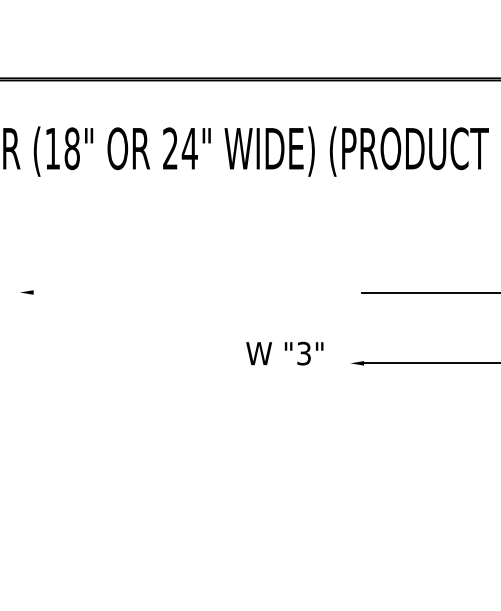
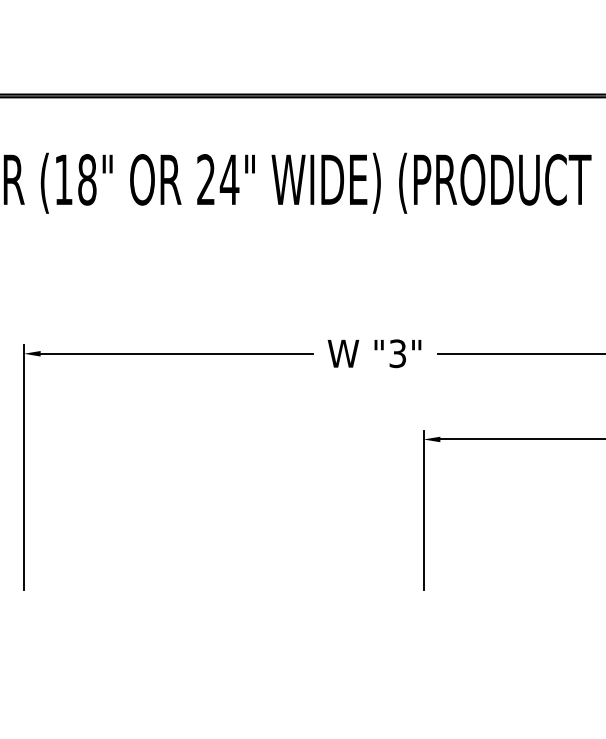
line: (145, 292) -> (176, 353), added
text: (284, 353) -> (374, 353), moved
line: (19, 385) -> (23, 466), added
line: (350, 421) -> (423, 509), added

